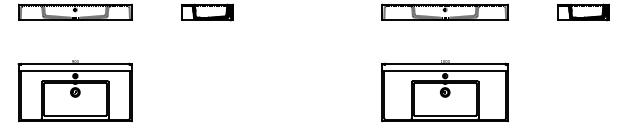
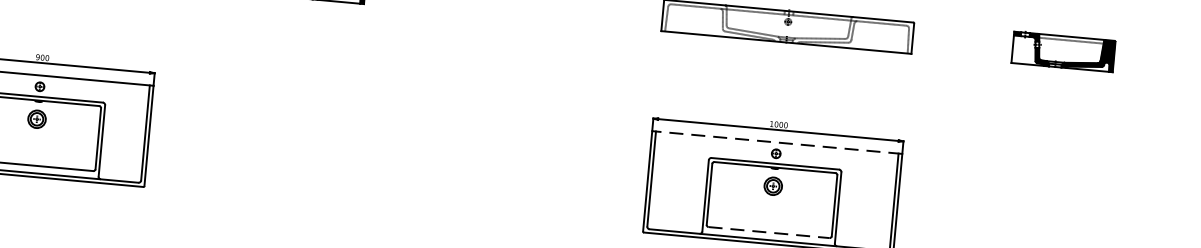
line: (445, 70) -> (777, 142), solid -> dashed
line: (445, 115) -> (769, 232), solid -> dashed

